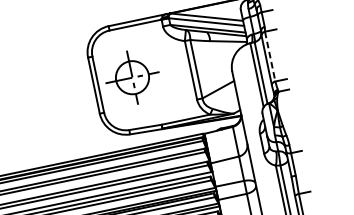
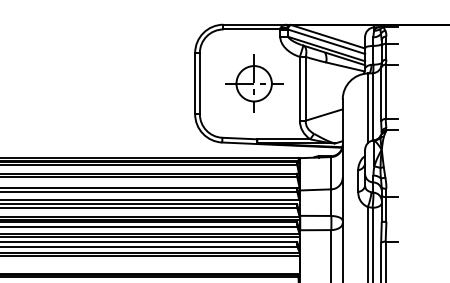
line: (270, 57) -> (385, 92), dashed -> solid
part: (132, 77) -> (254, 83), moved

